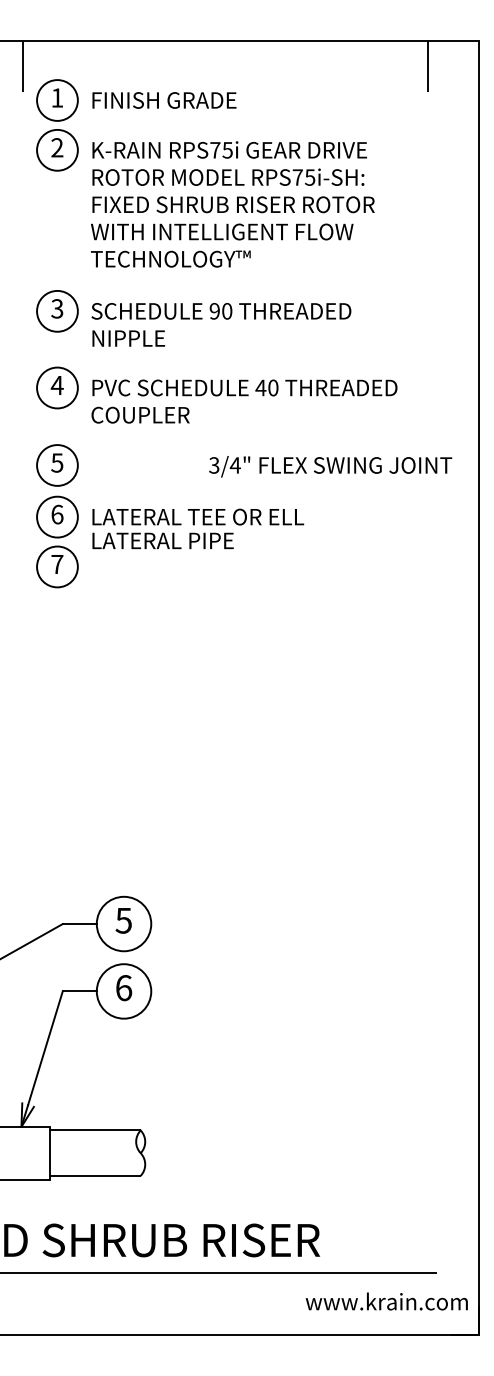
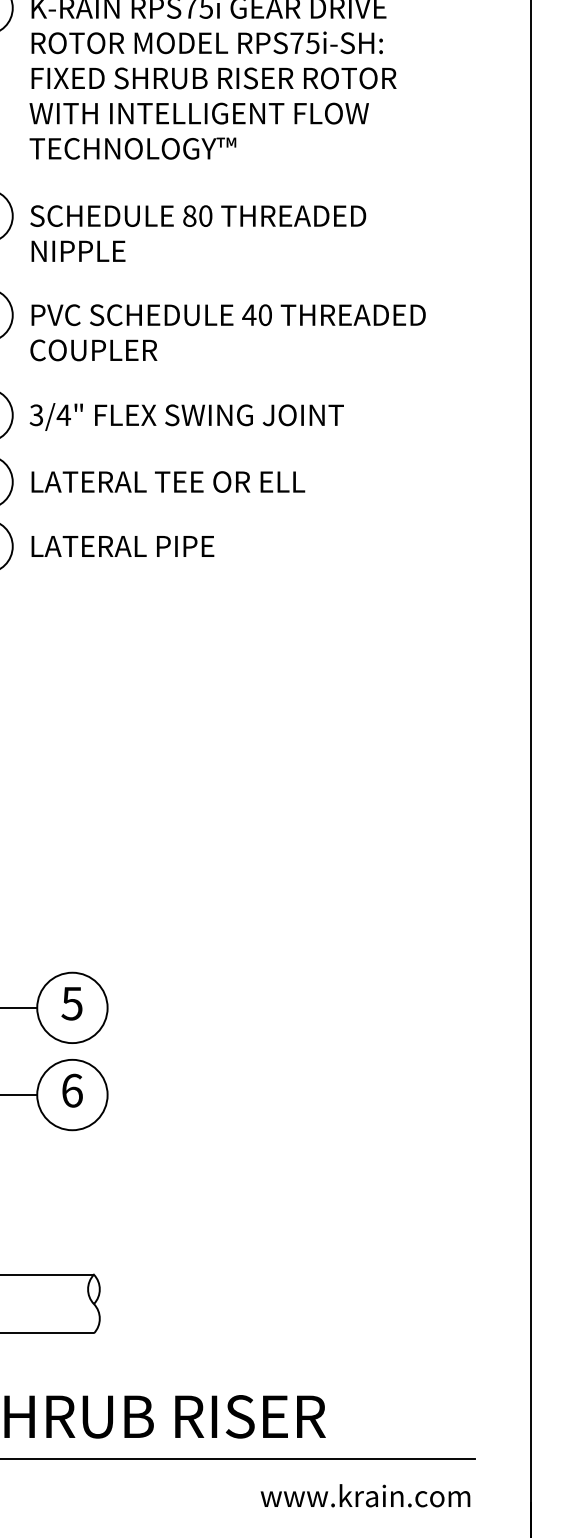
text: (214, 311) -> (189, 216), 90 -> 80
text: (330, 466) -> (186, 416), moved
text: (162, 540) -> (122, 545), moved
text: (386, 1301) -> (365, 1495), moved

